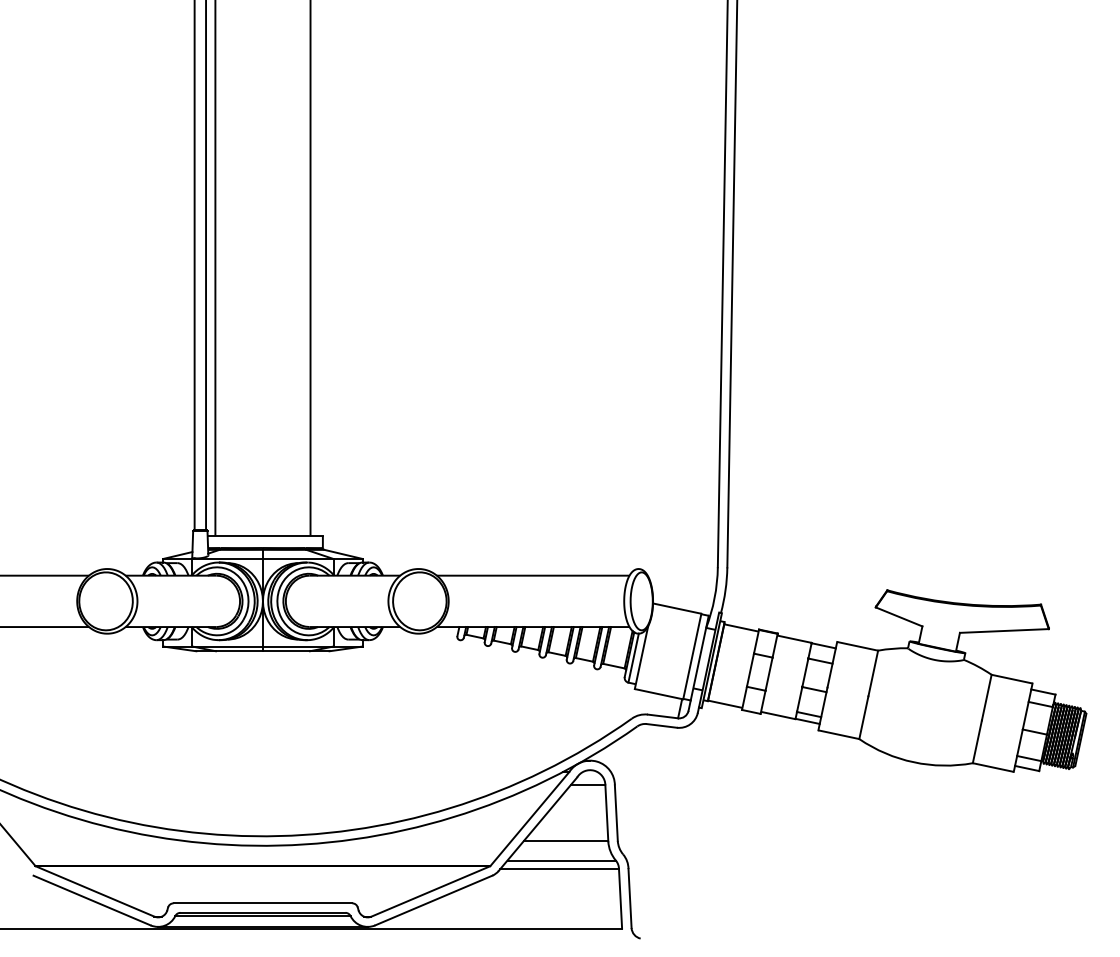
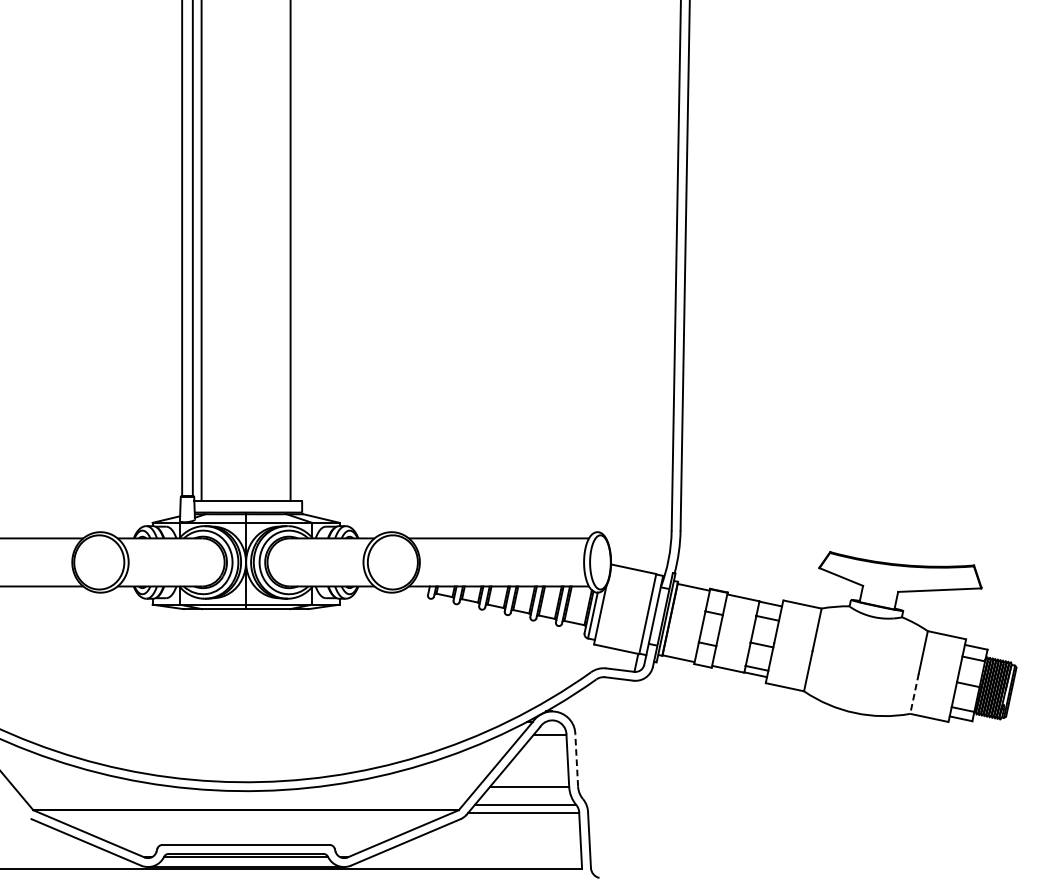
line: (977, 741) -> (914, 693), solid -> dashed
line: (616, 813) -> (576, 760), solid -> dashed

